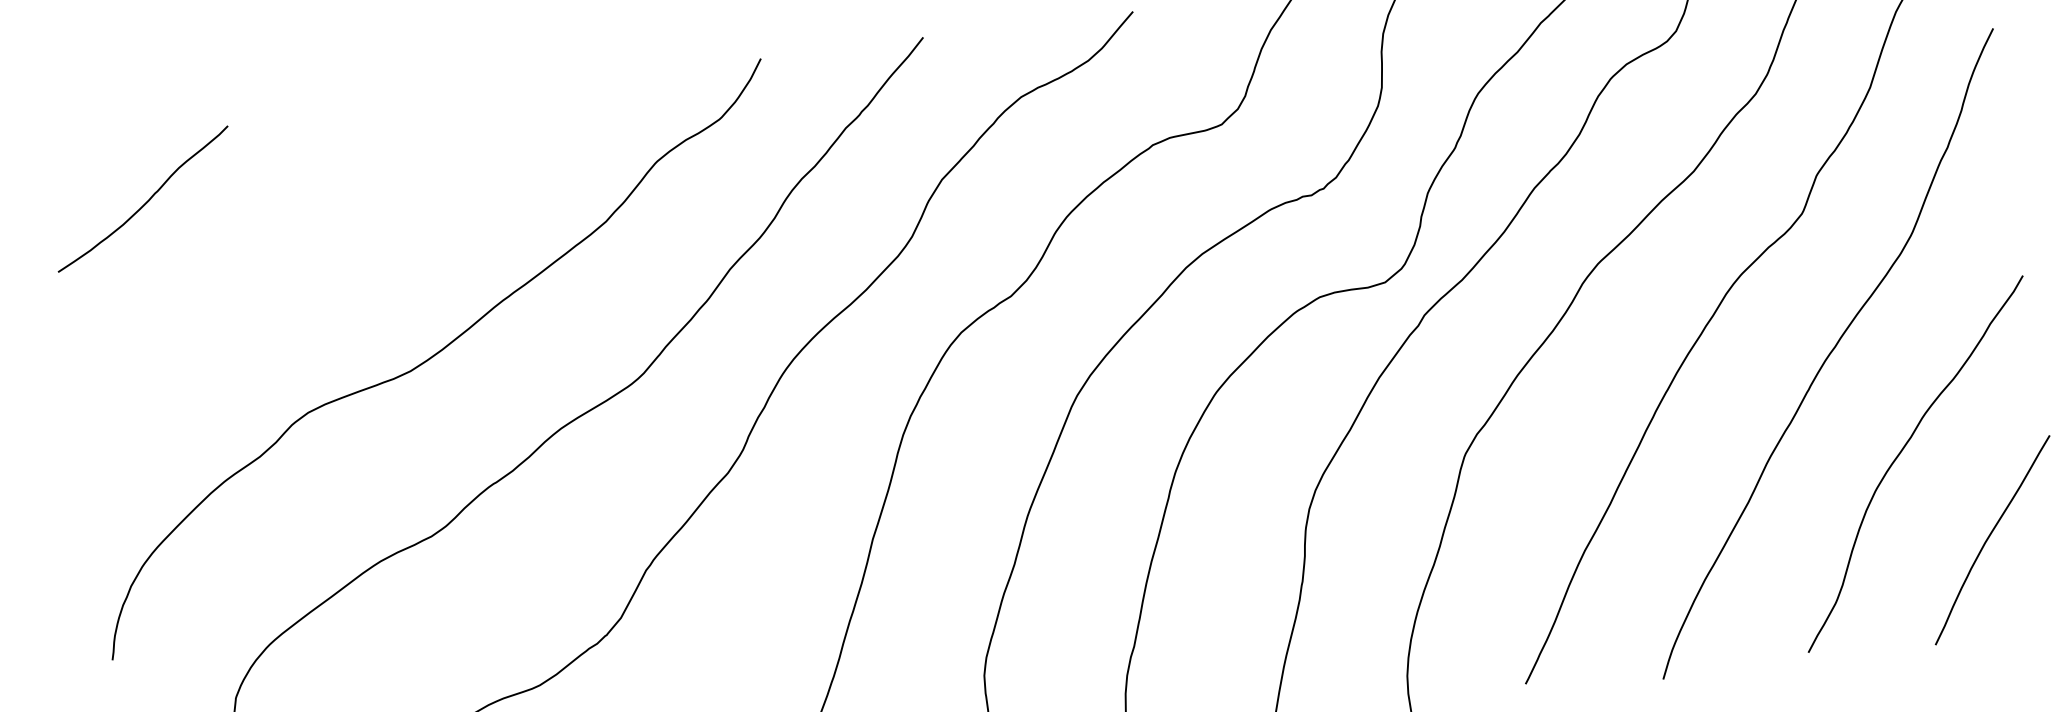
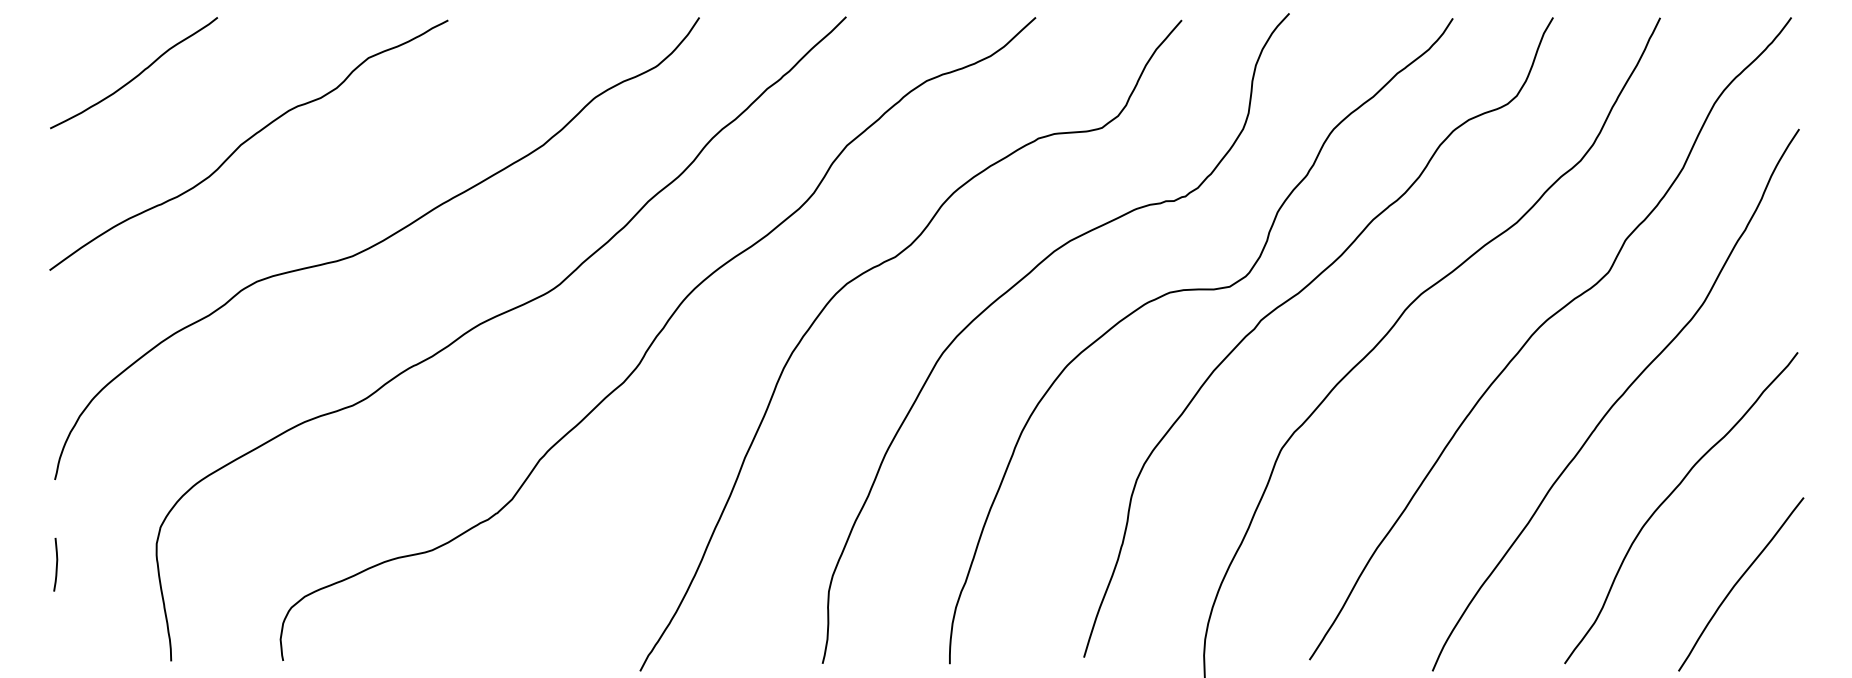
curve: (277, 260) -> (246, 142), added

